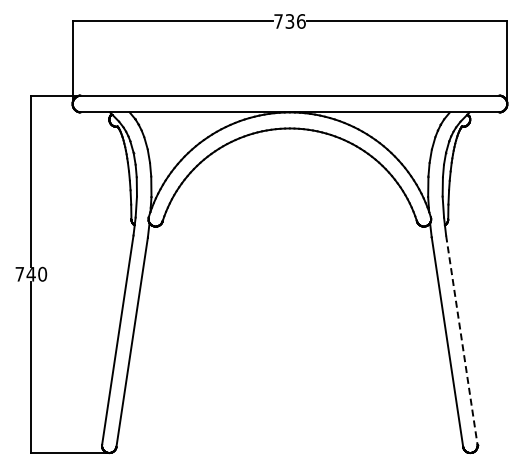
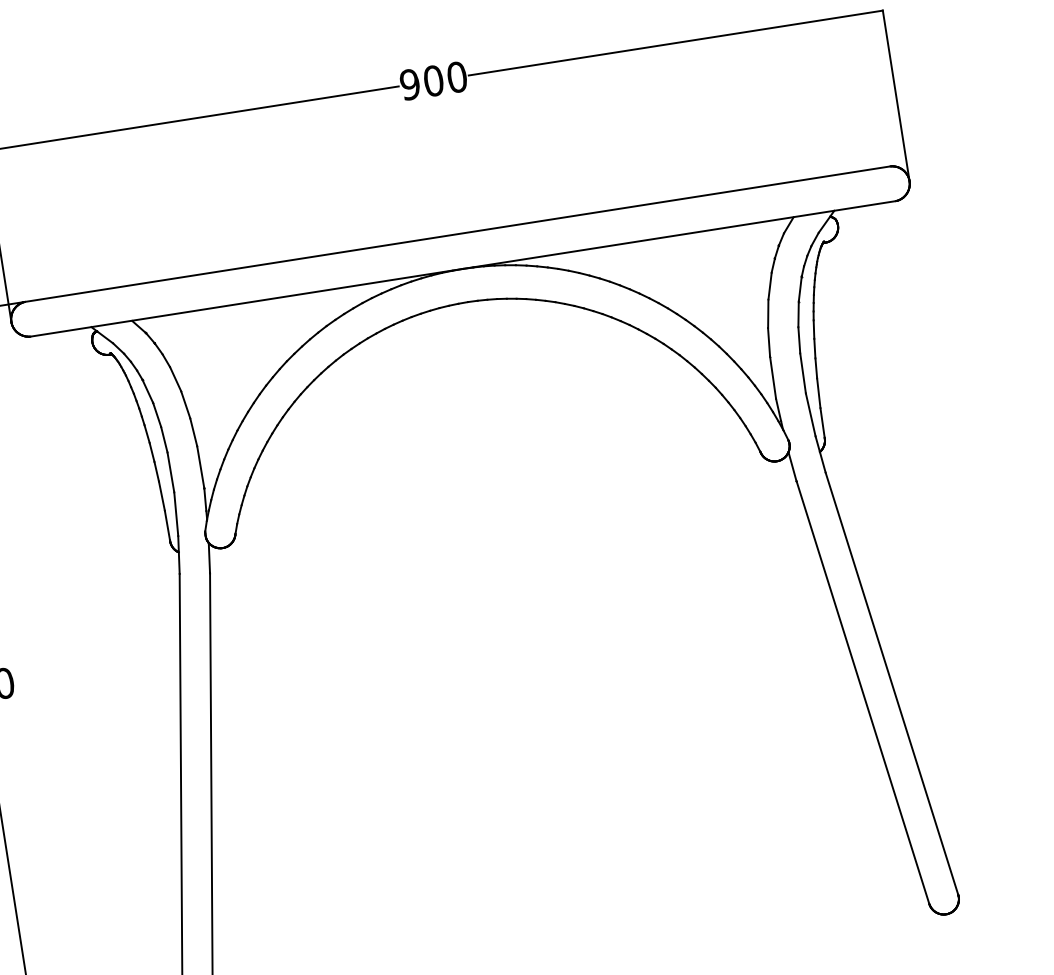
text: (289, 21) -> (432, 81), 736 -> 900
line: (461, 340) -> (891, 684), dashed -> solid

